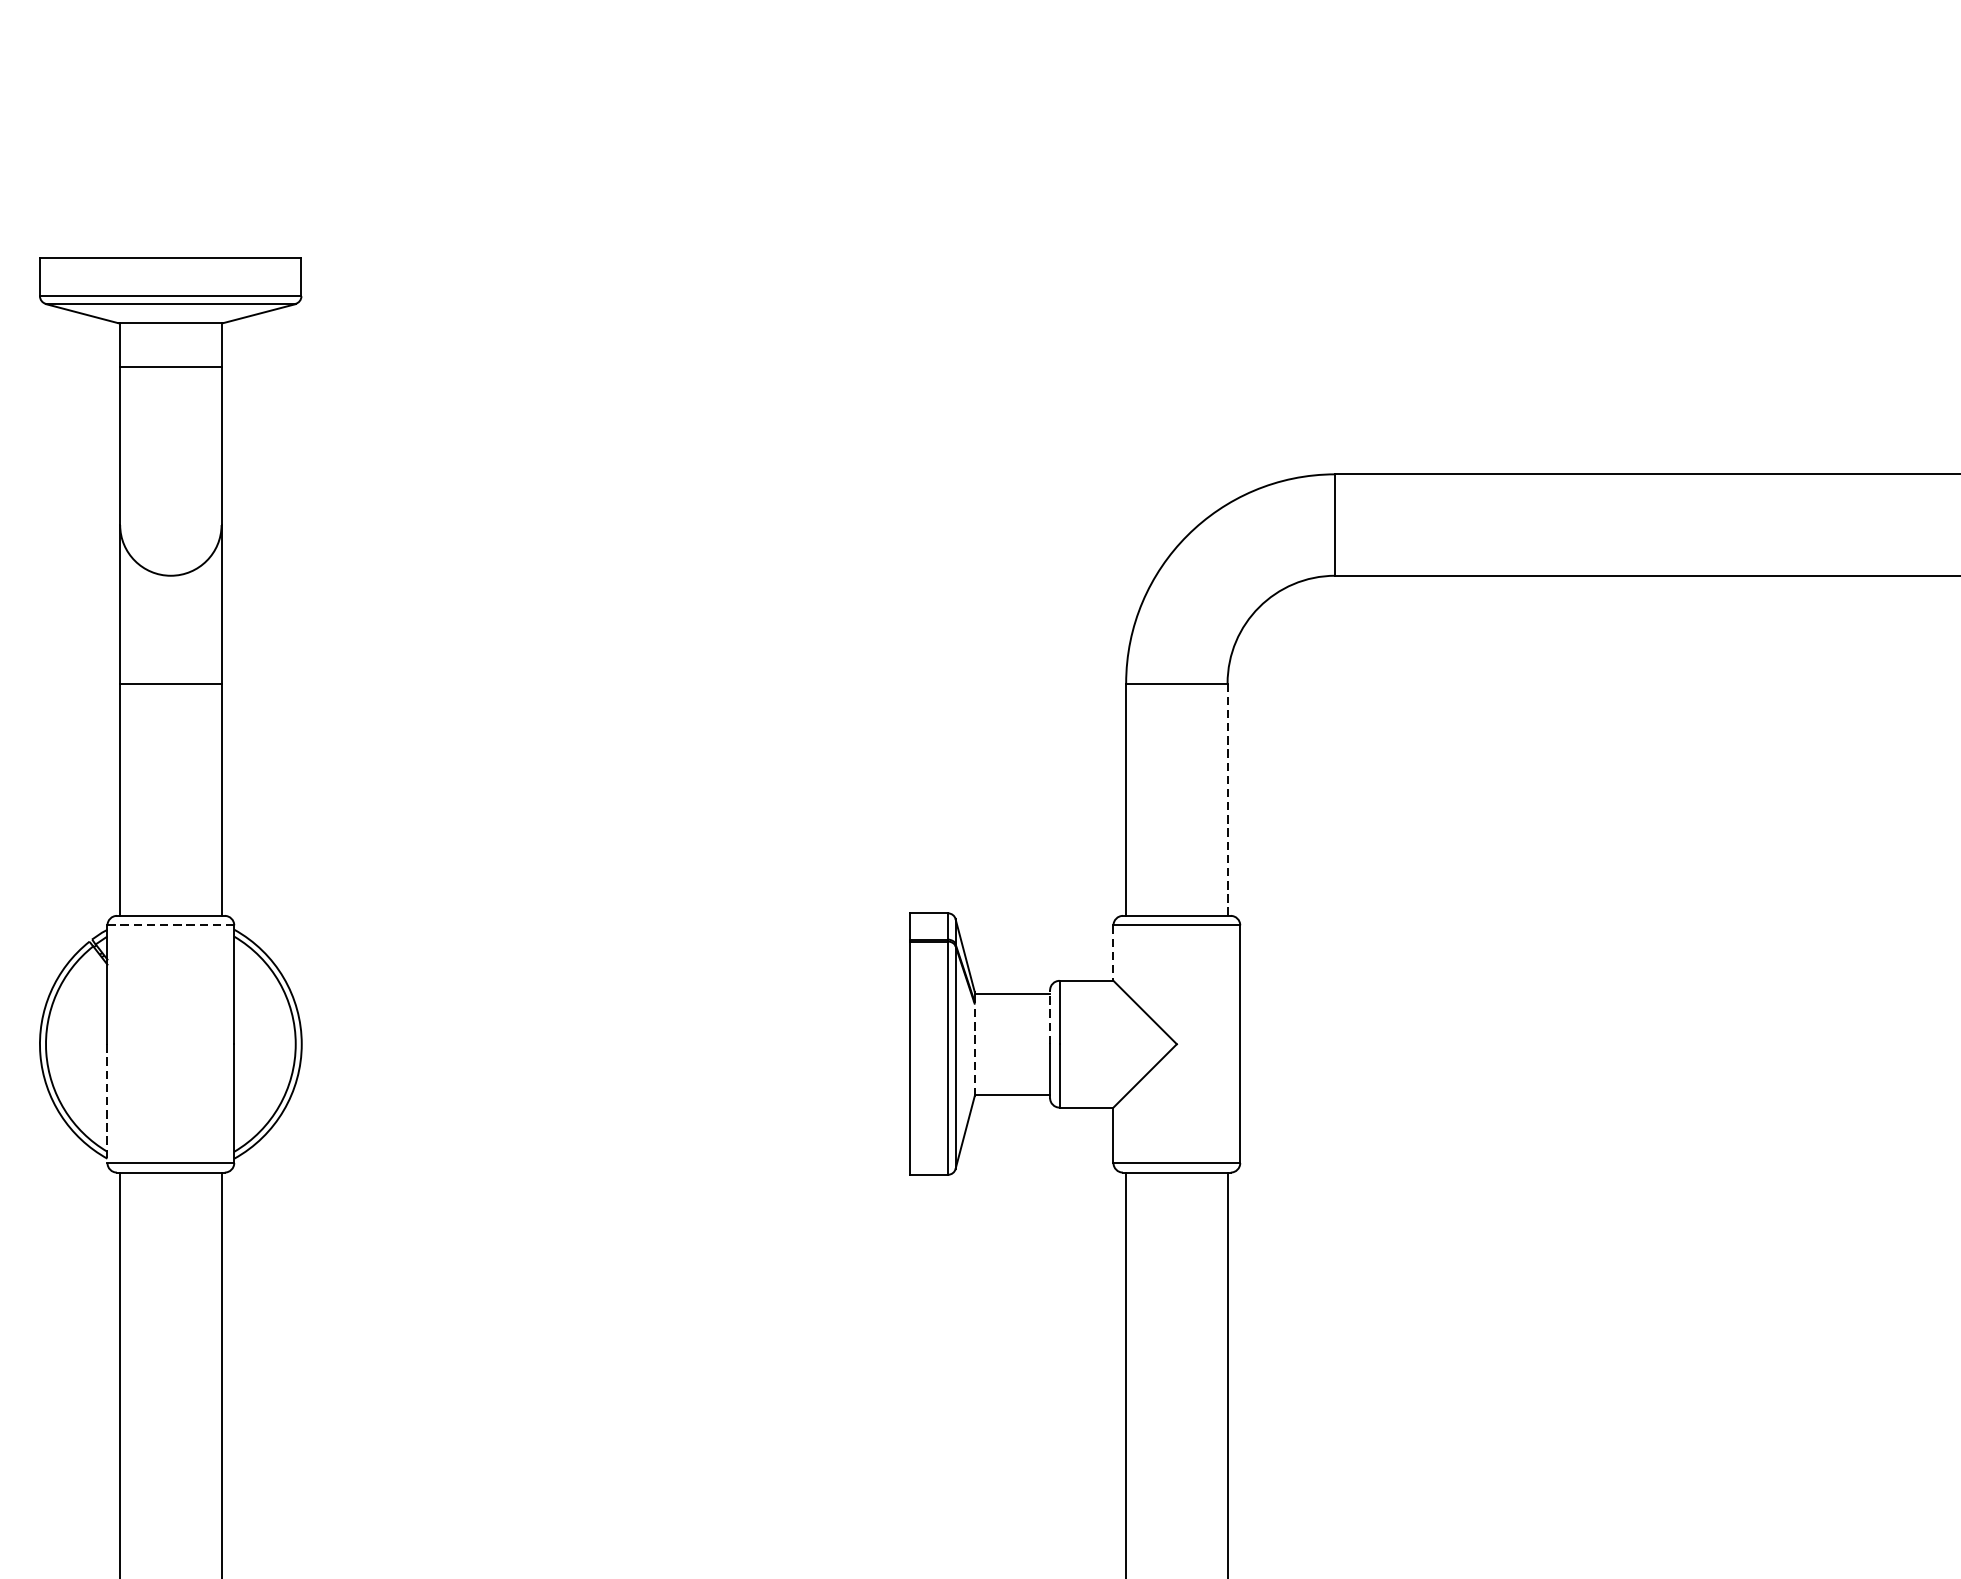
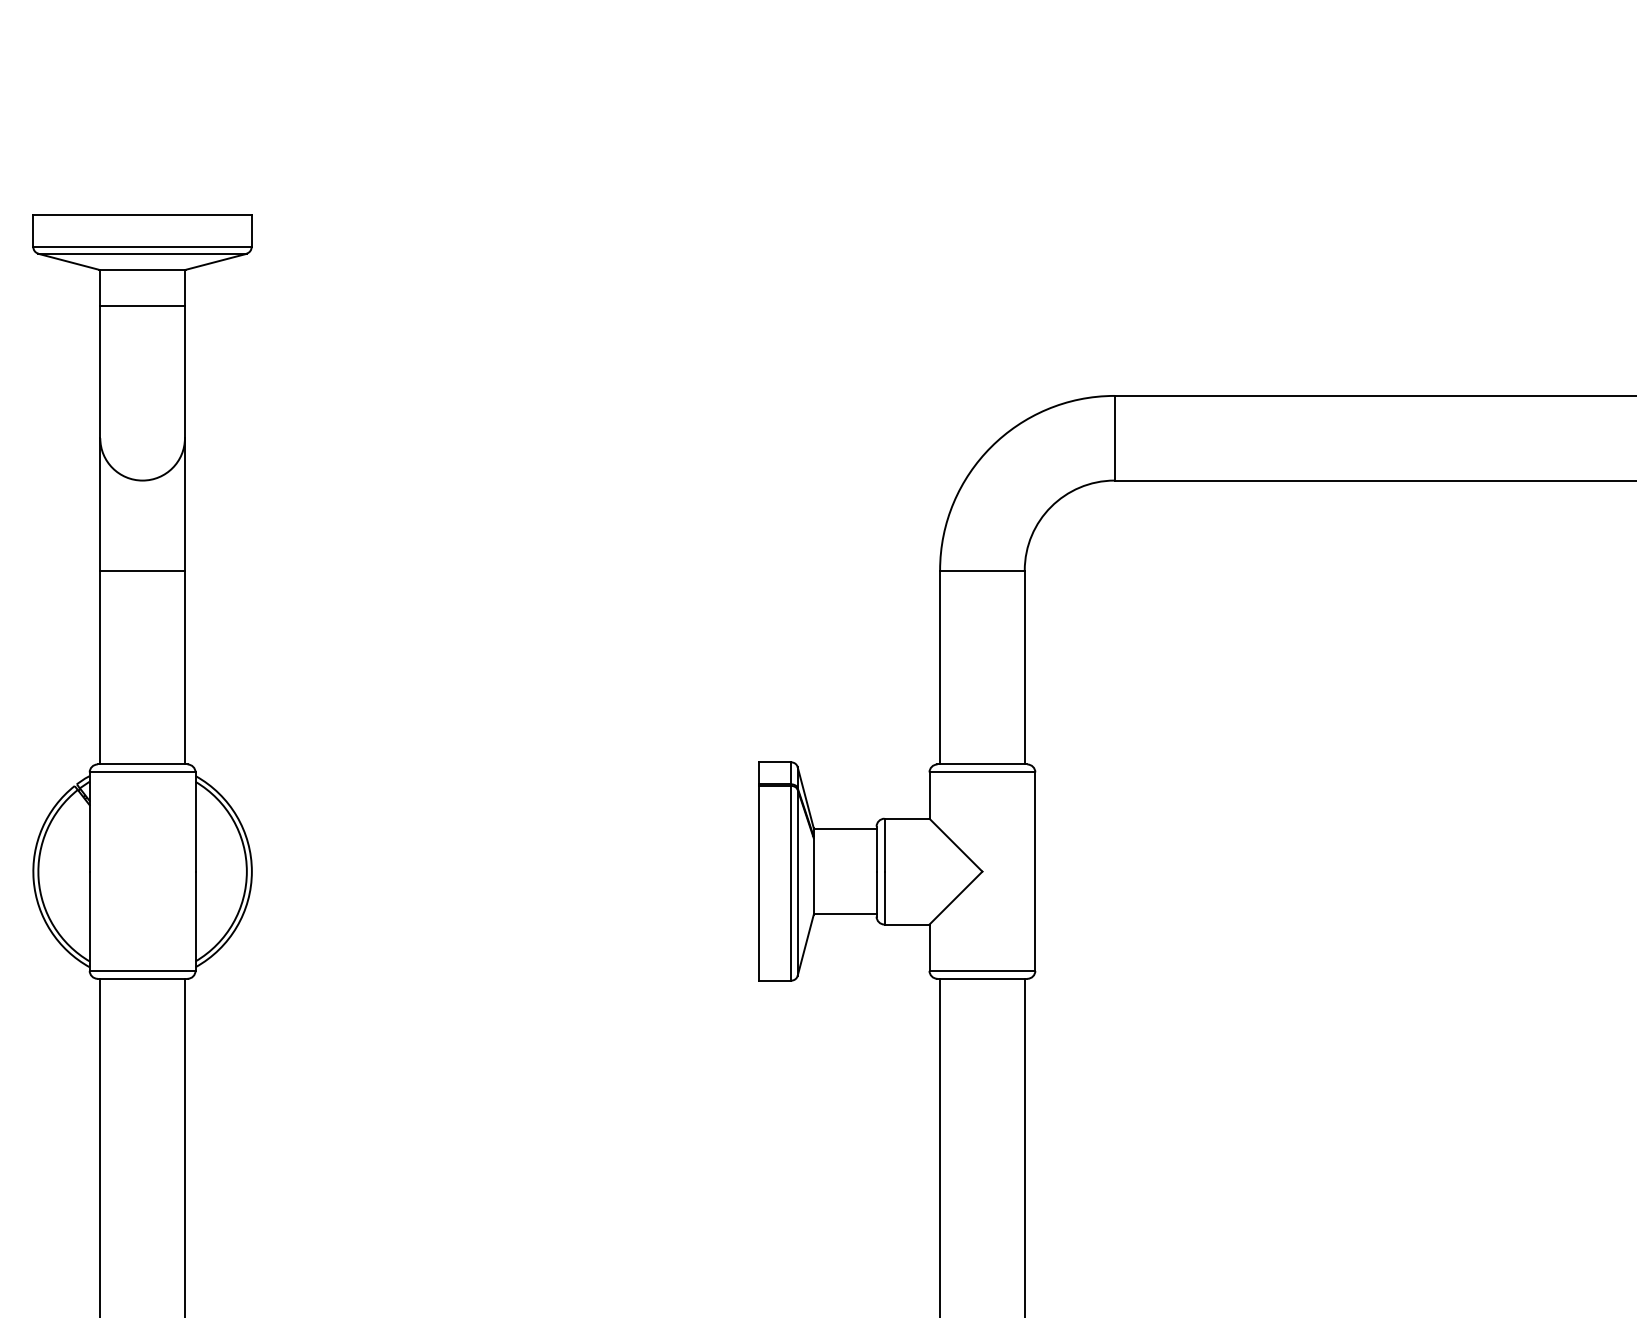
line: (1227, 799) -> (1024, 667), dashed -> solid
line: (170, 925) -> (142, 772), dashed -> solid
line: (1113, 954) -> (929, 796), dashed -> solid
line: (1049, 1016) -> (876, 848), dashed -> solid
line: (974, 1050) -> (813, 876), dashed -> solid
line: (107, 1103) -> (89, 921), dashed -> solid

